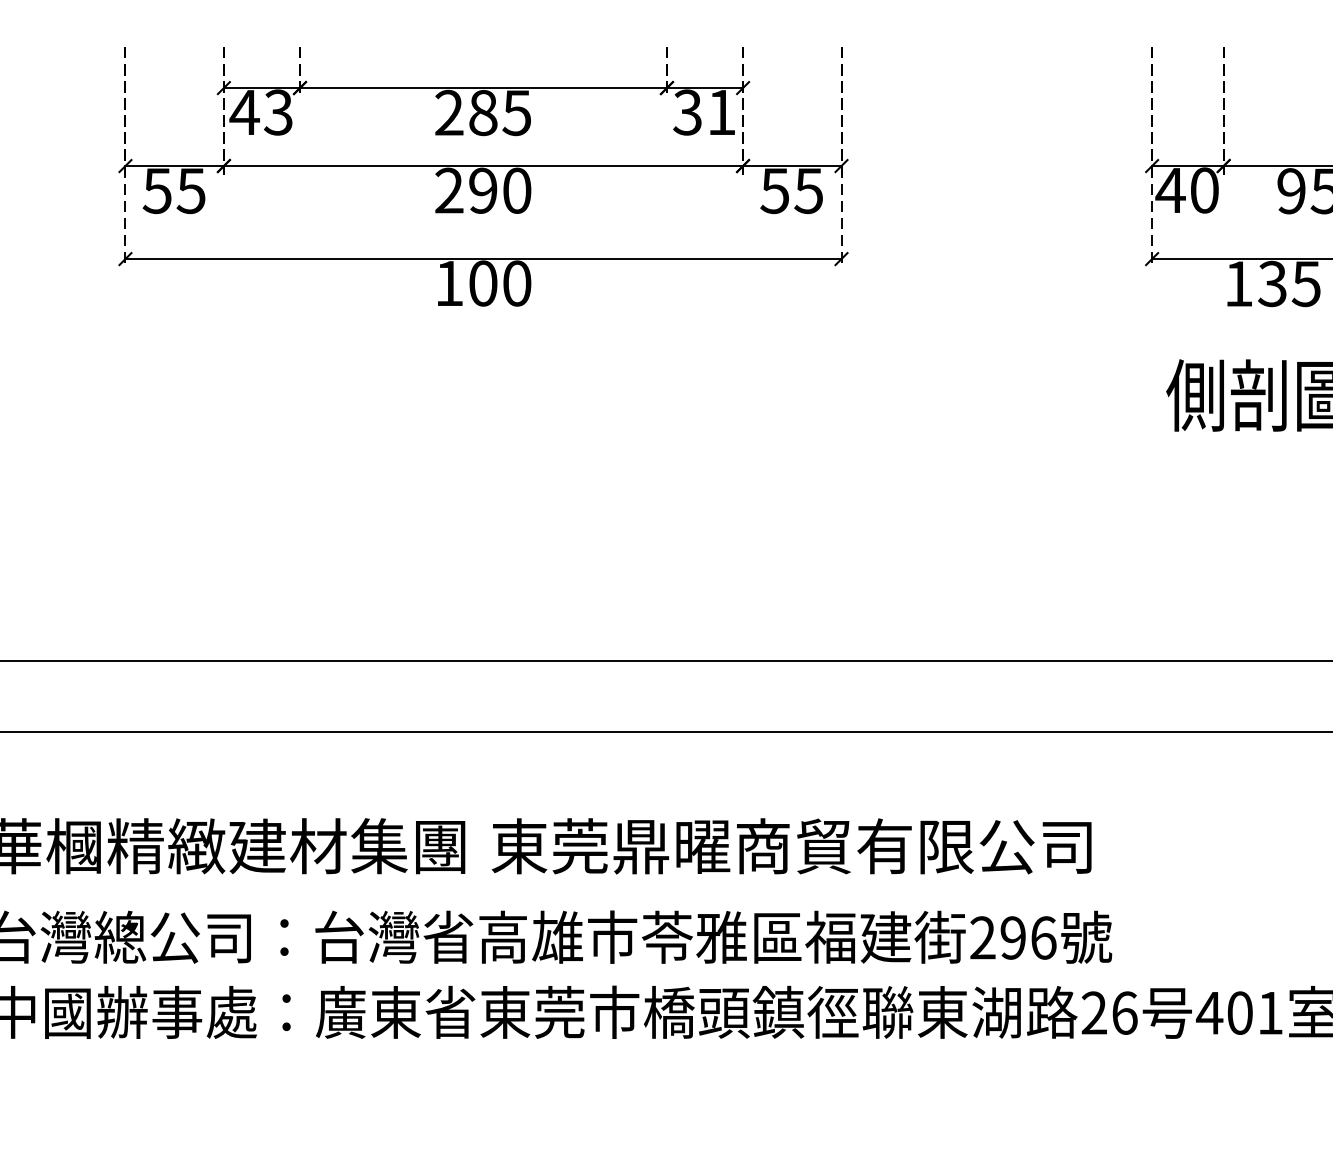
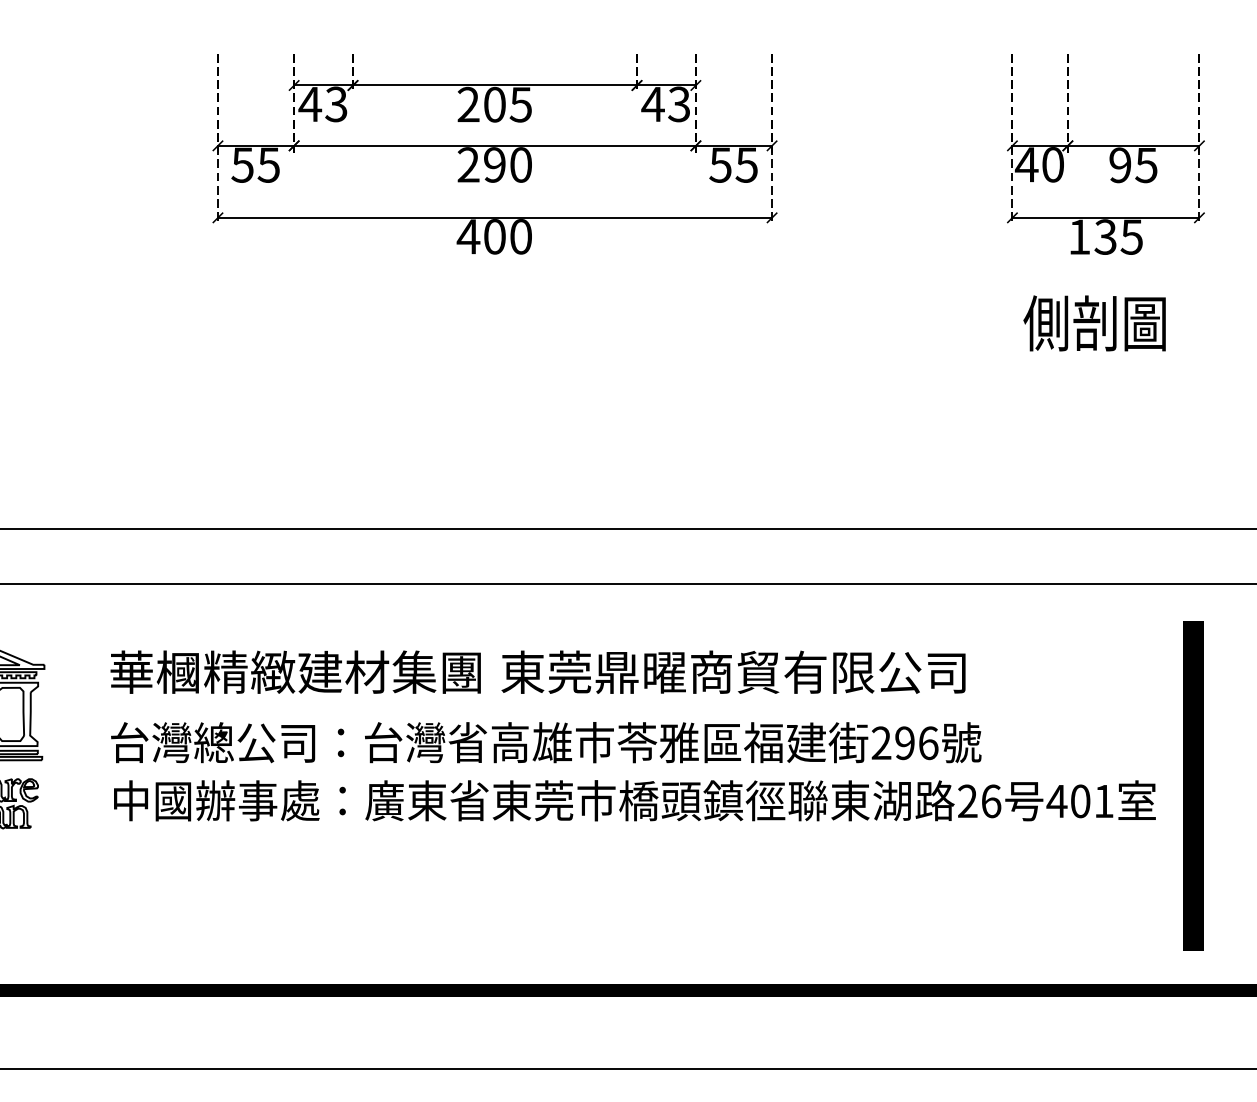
text: (482, 112) -> (494, 104), 285 -> 205
text: (703, 112) -> (665, 104), 31 -> 43
text: (449, 283) -> (468, 236), 100 -> 400

